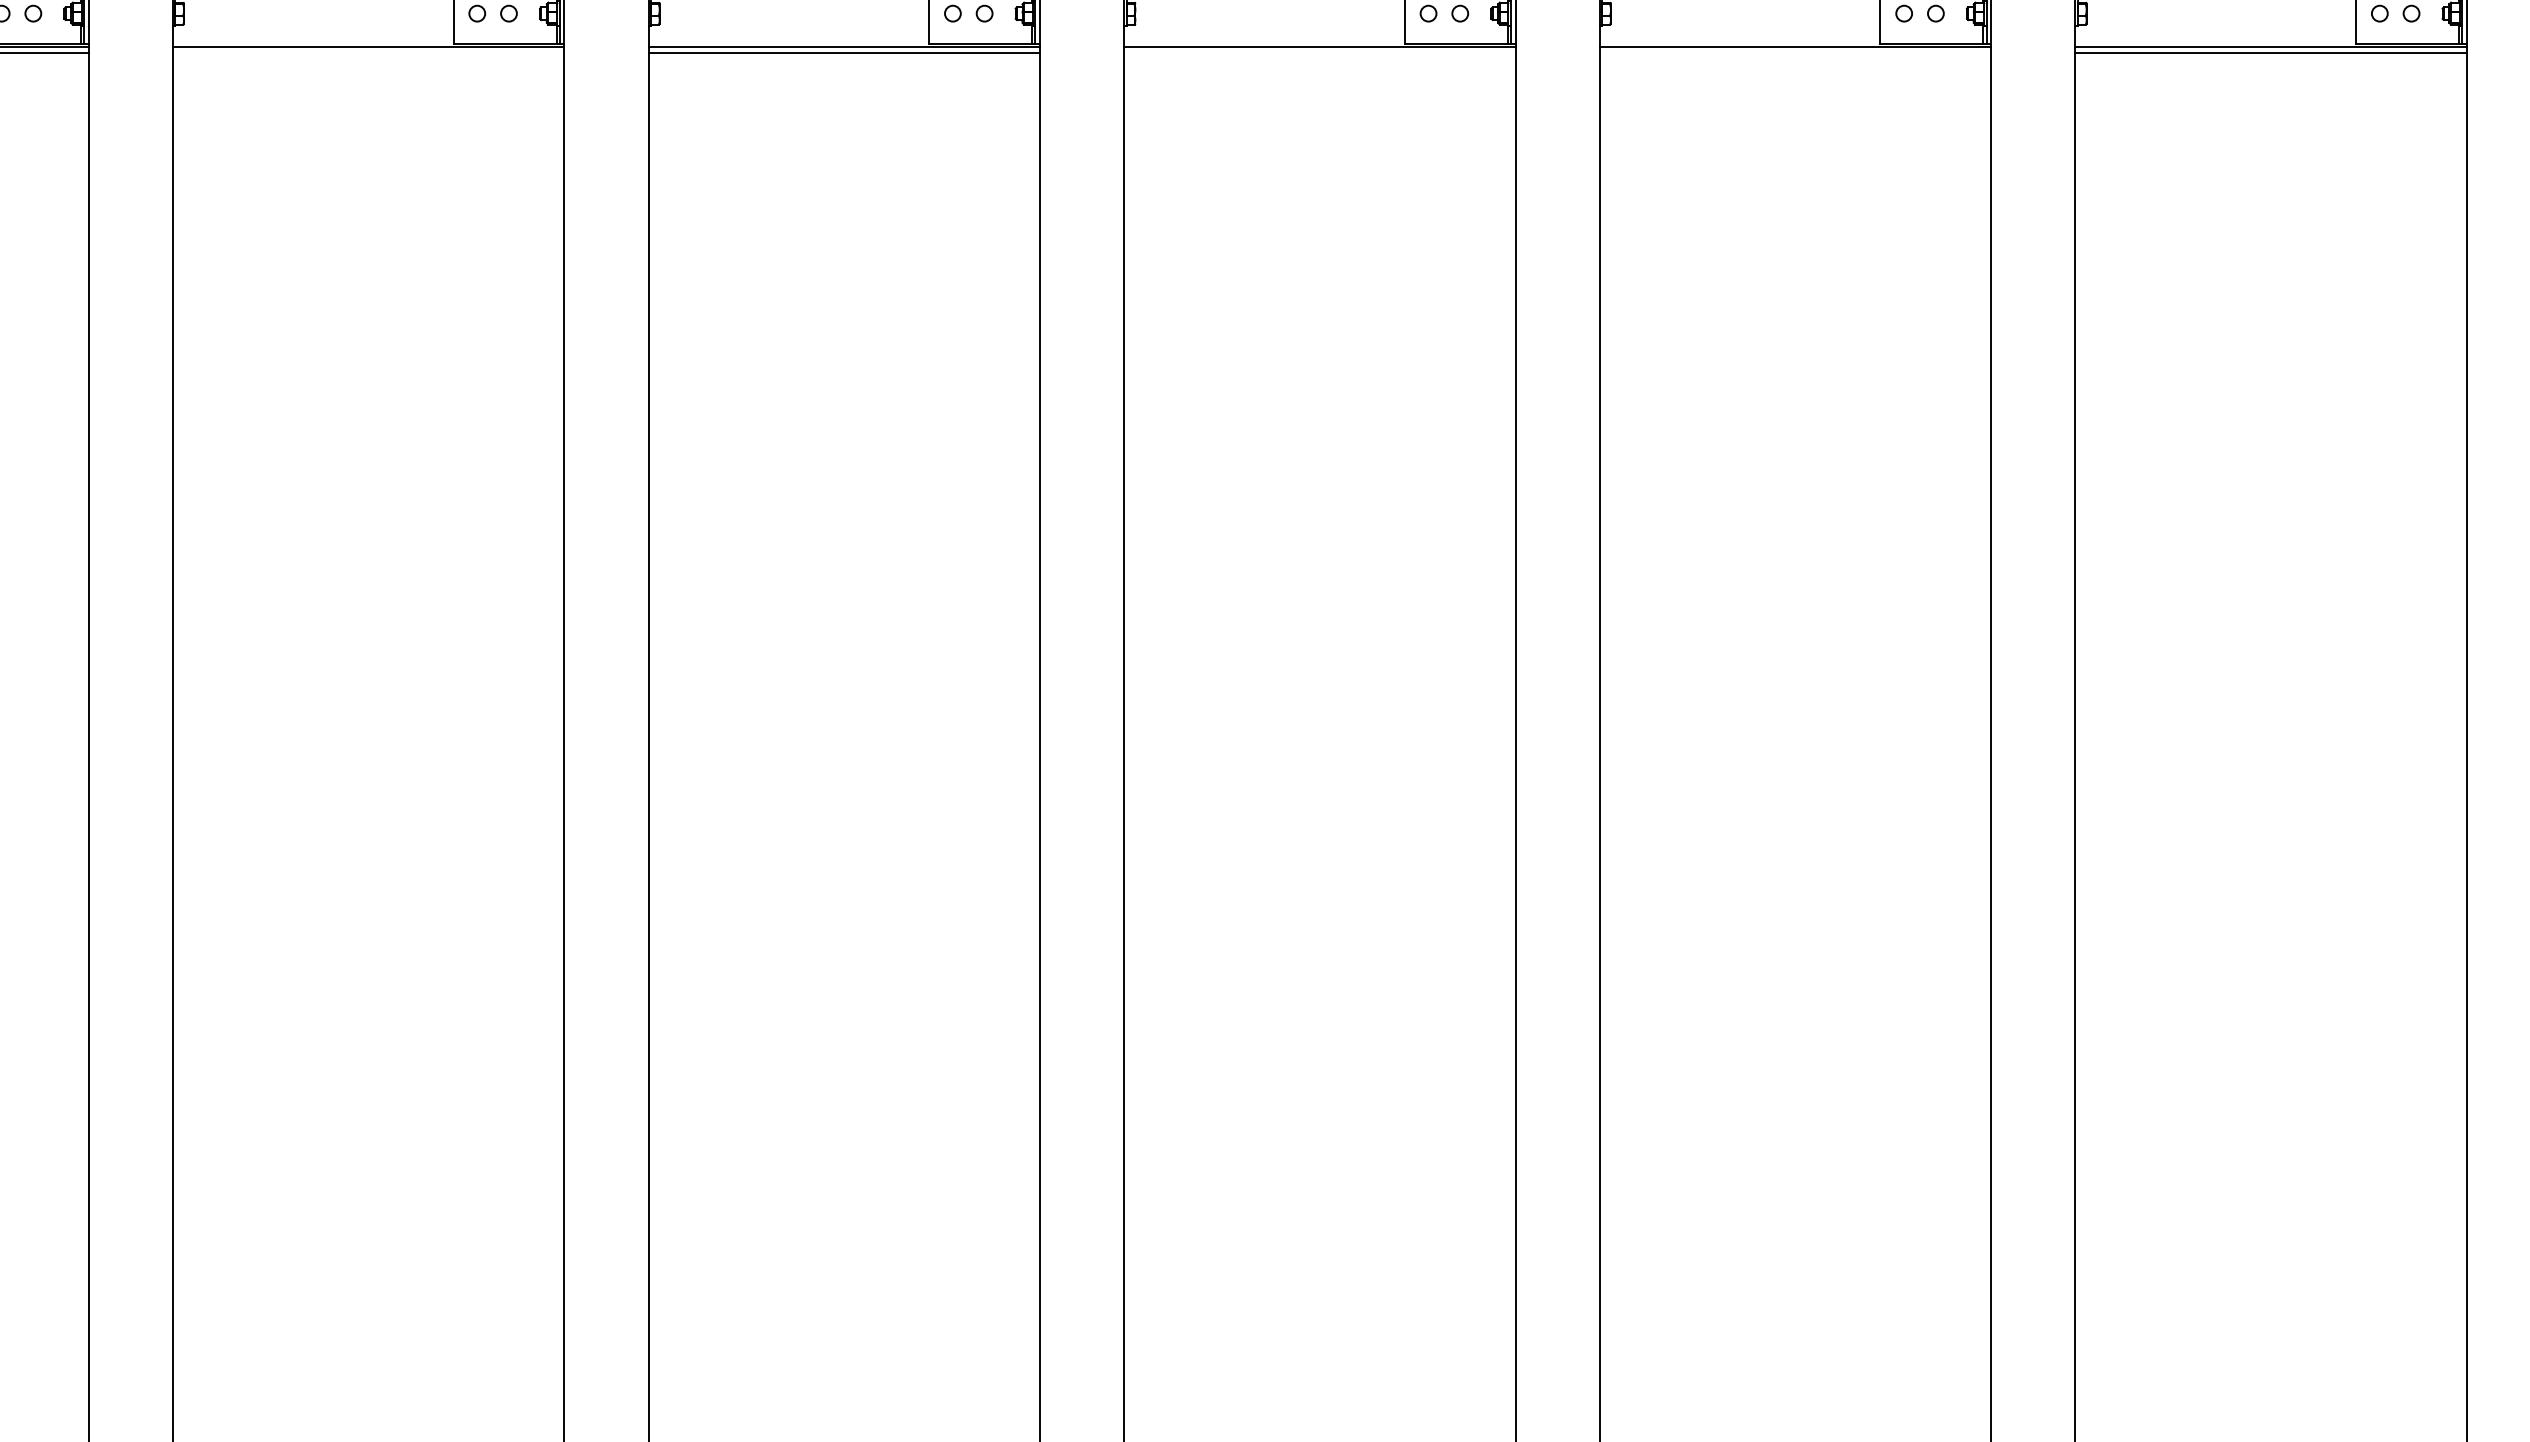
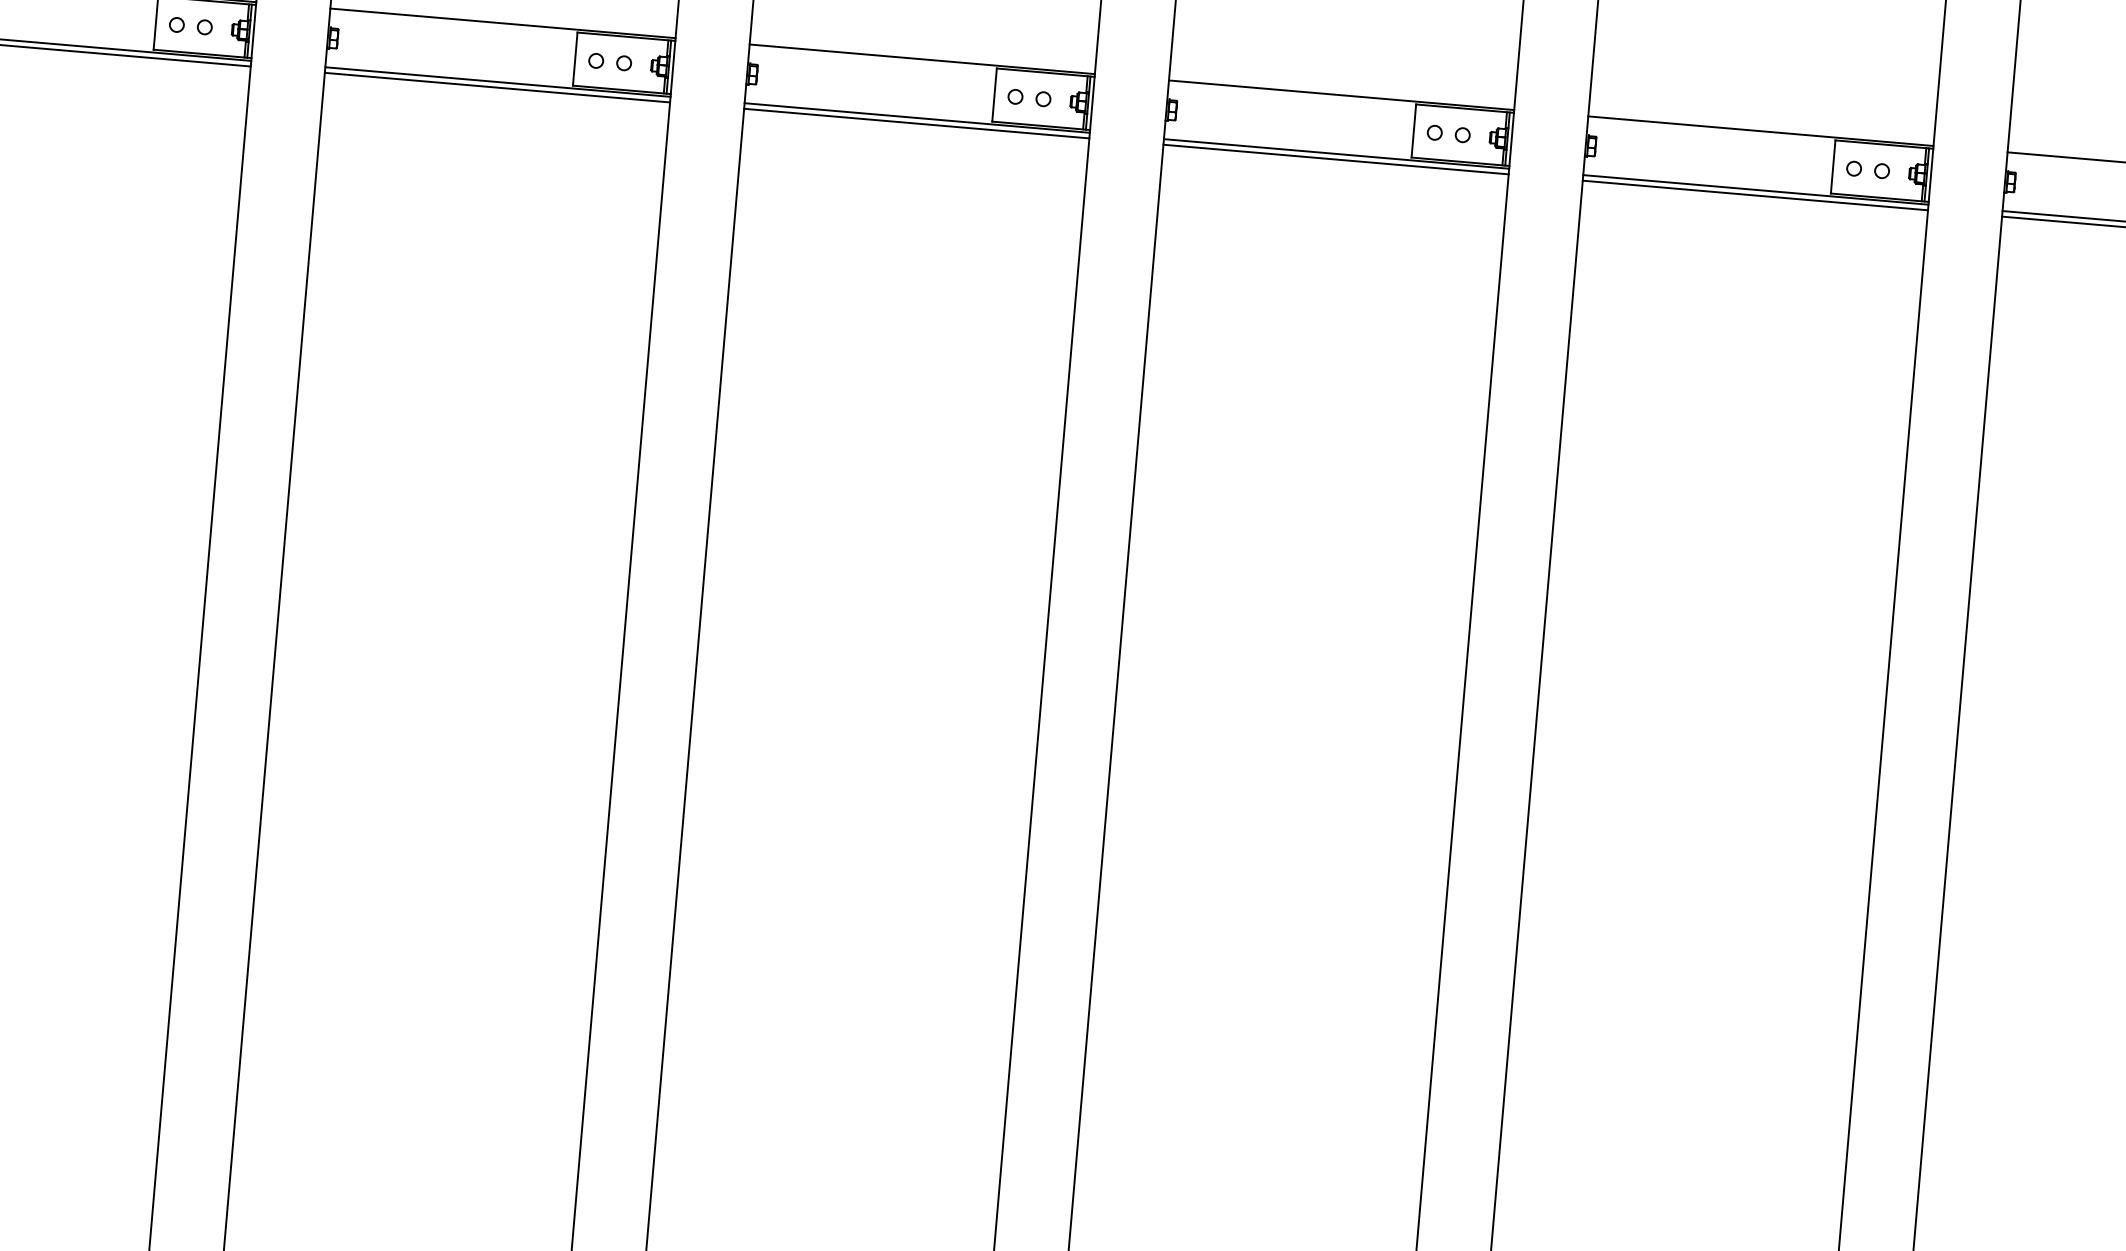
line: (368, 53) -> (497, 87), added
line: (1319, 53) -> (1335, 159), added
line: (1795, 53) -> (1755, 195), added

